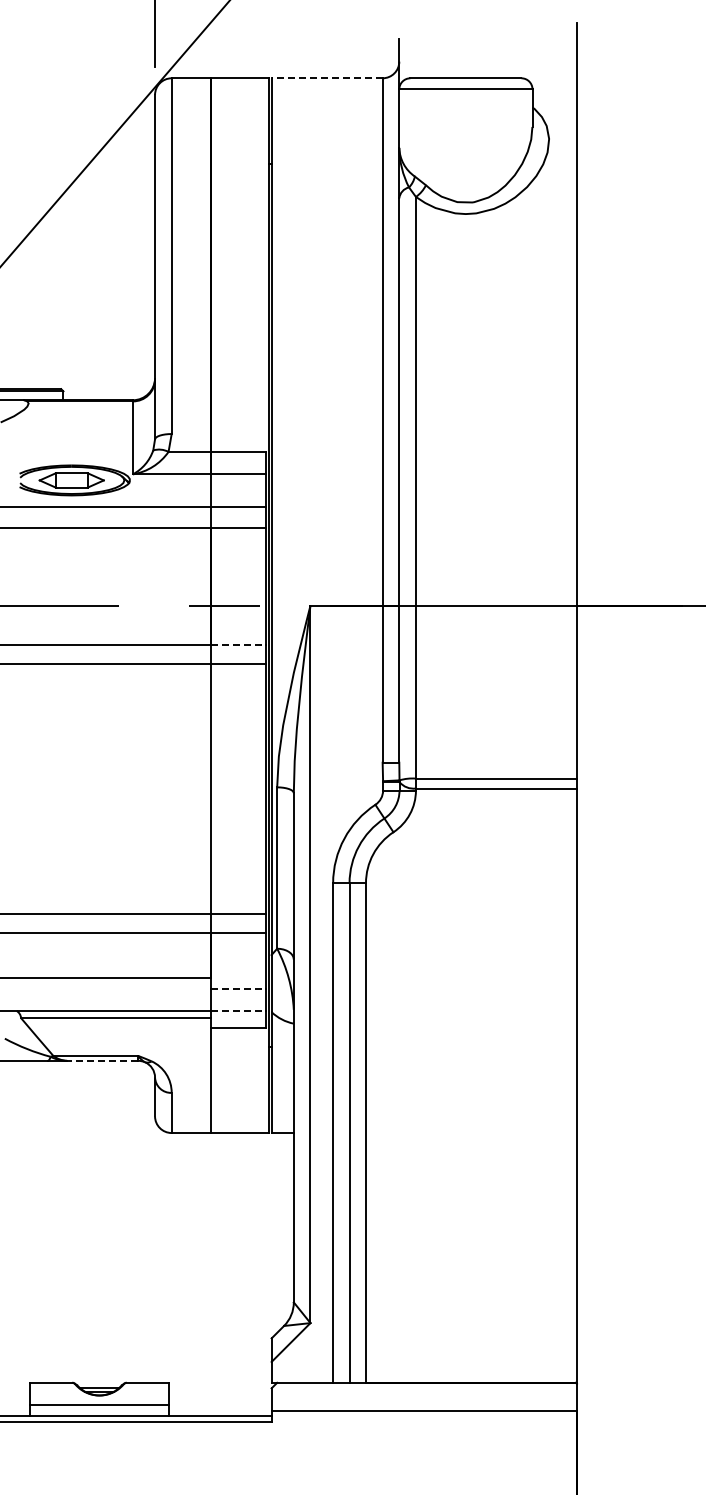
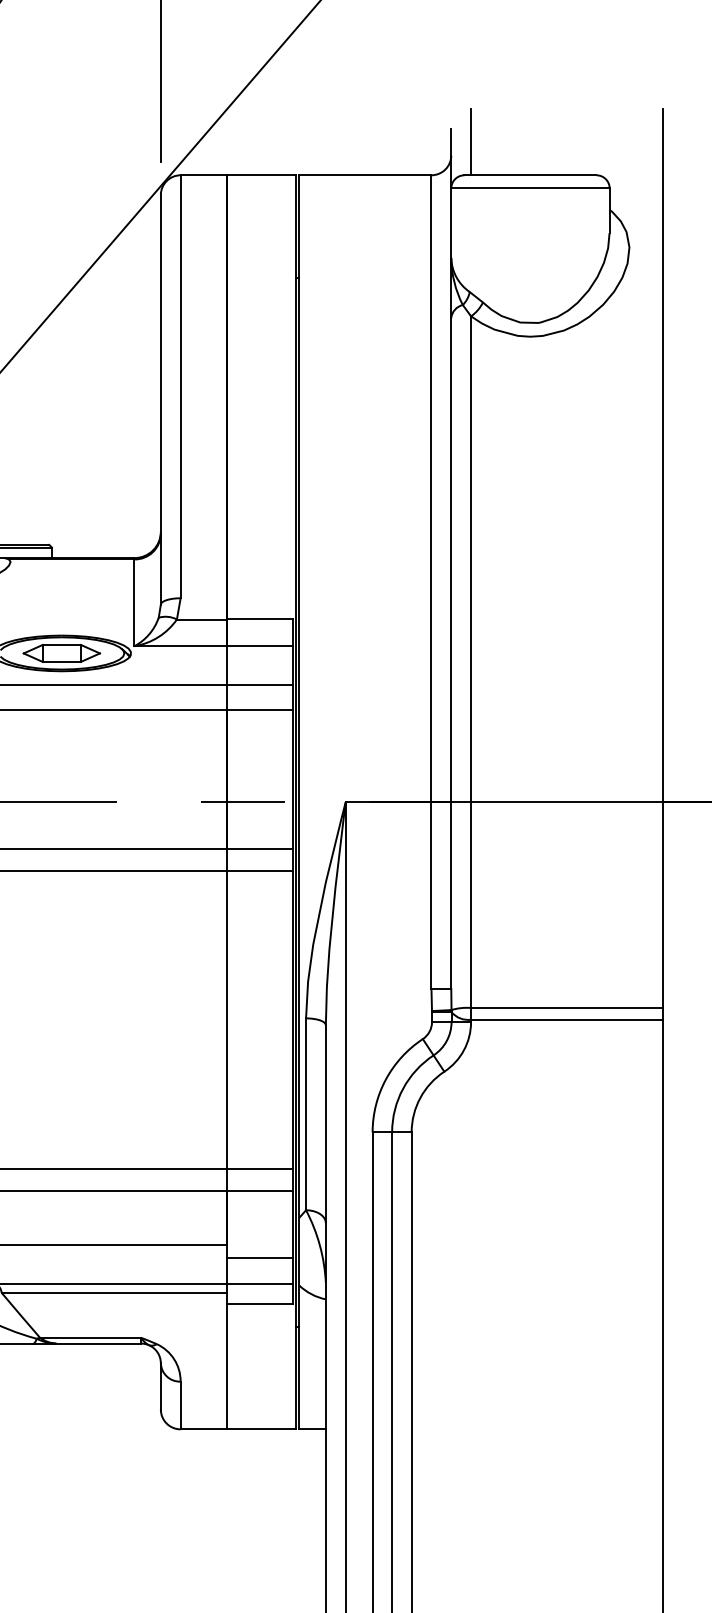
line: (415, 50) -> (470, 142), added
line: (327, 78) -> (365, 175), dashed -> solid
line: (238, 644) -> (260, 848), dashed -> solid
line: (238, 988) -> (260, 1257), dashed -> solid
line: (238, 1010) -> (260, 1283), dashed -> solid
line: (102, 1060) -> (98, 1343), dashed -> solid

